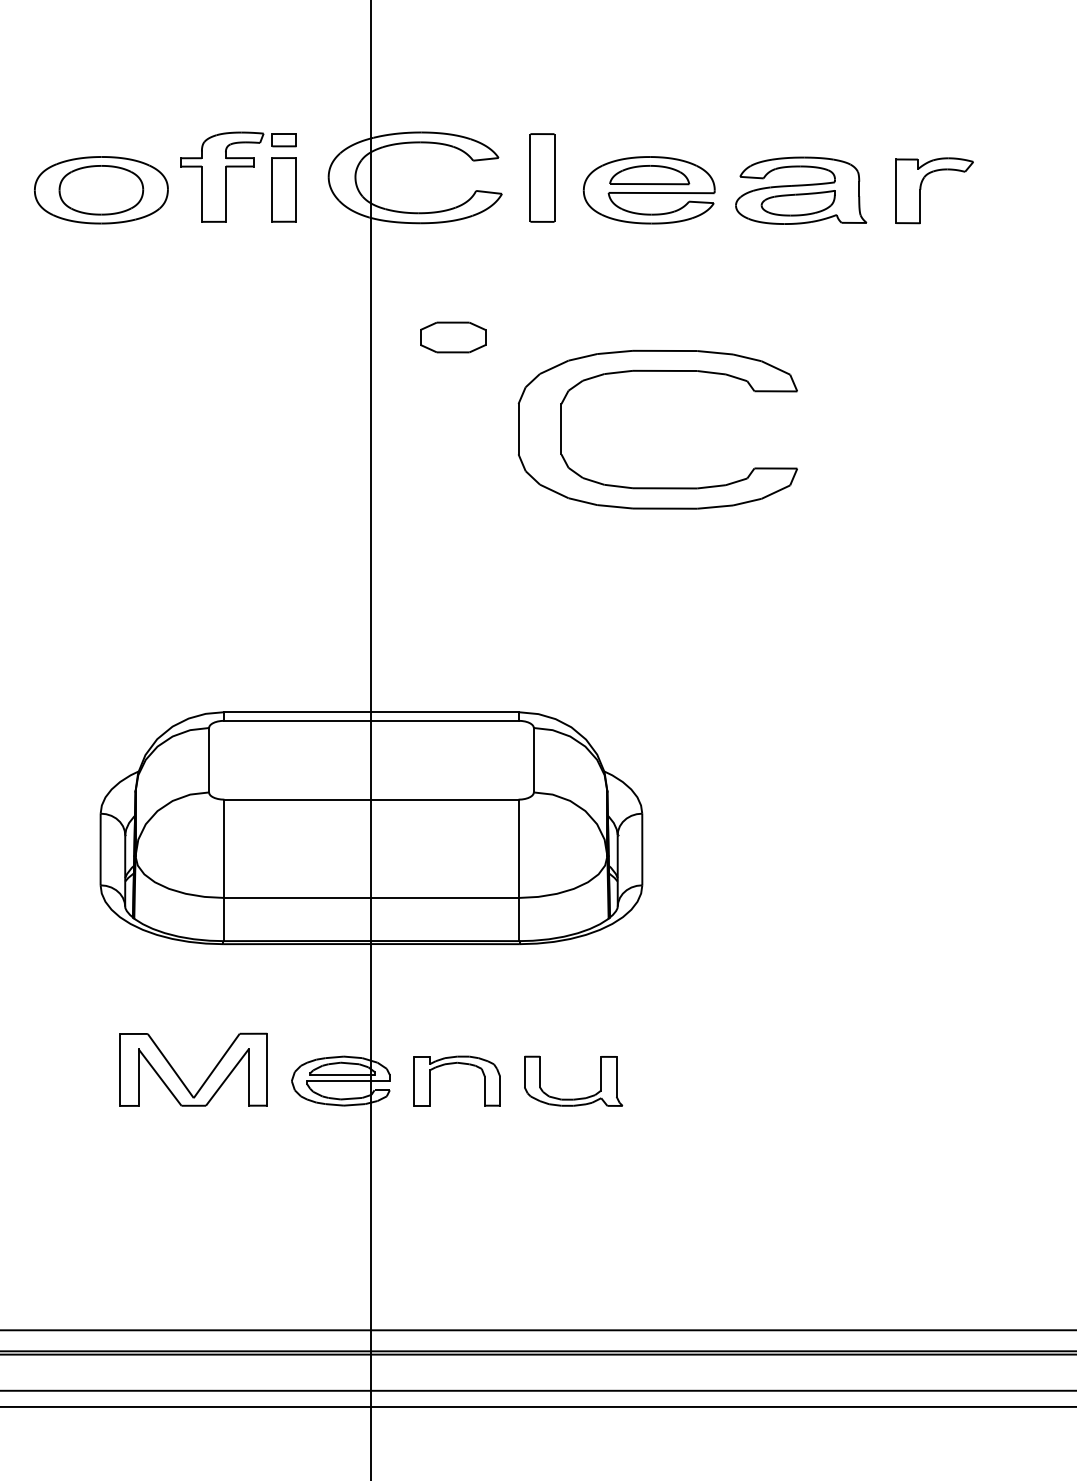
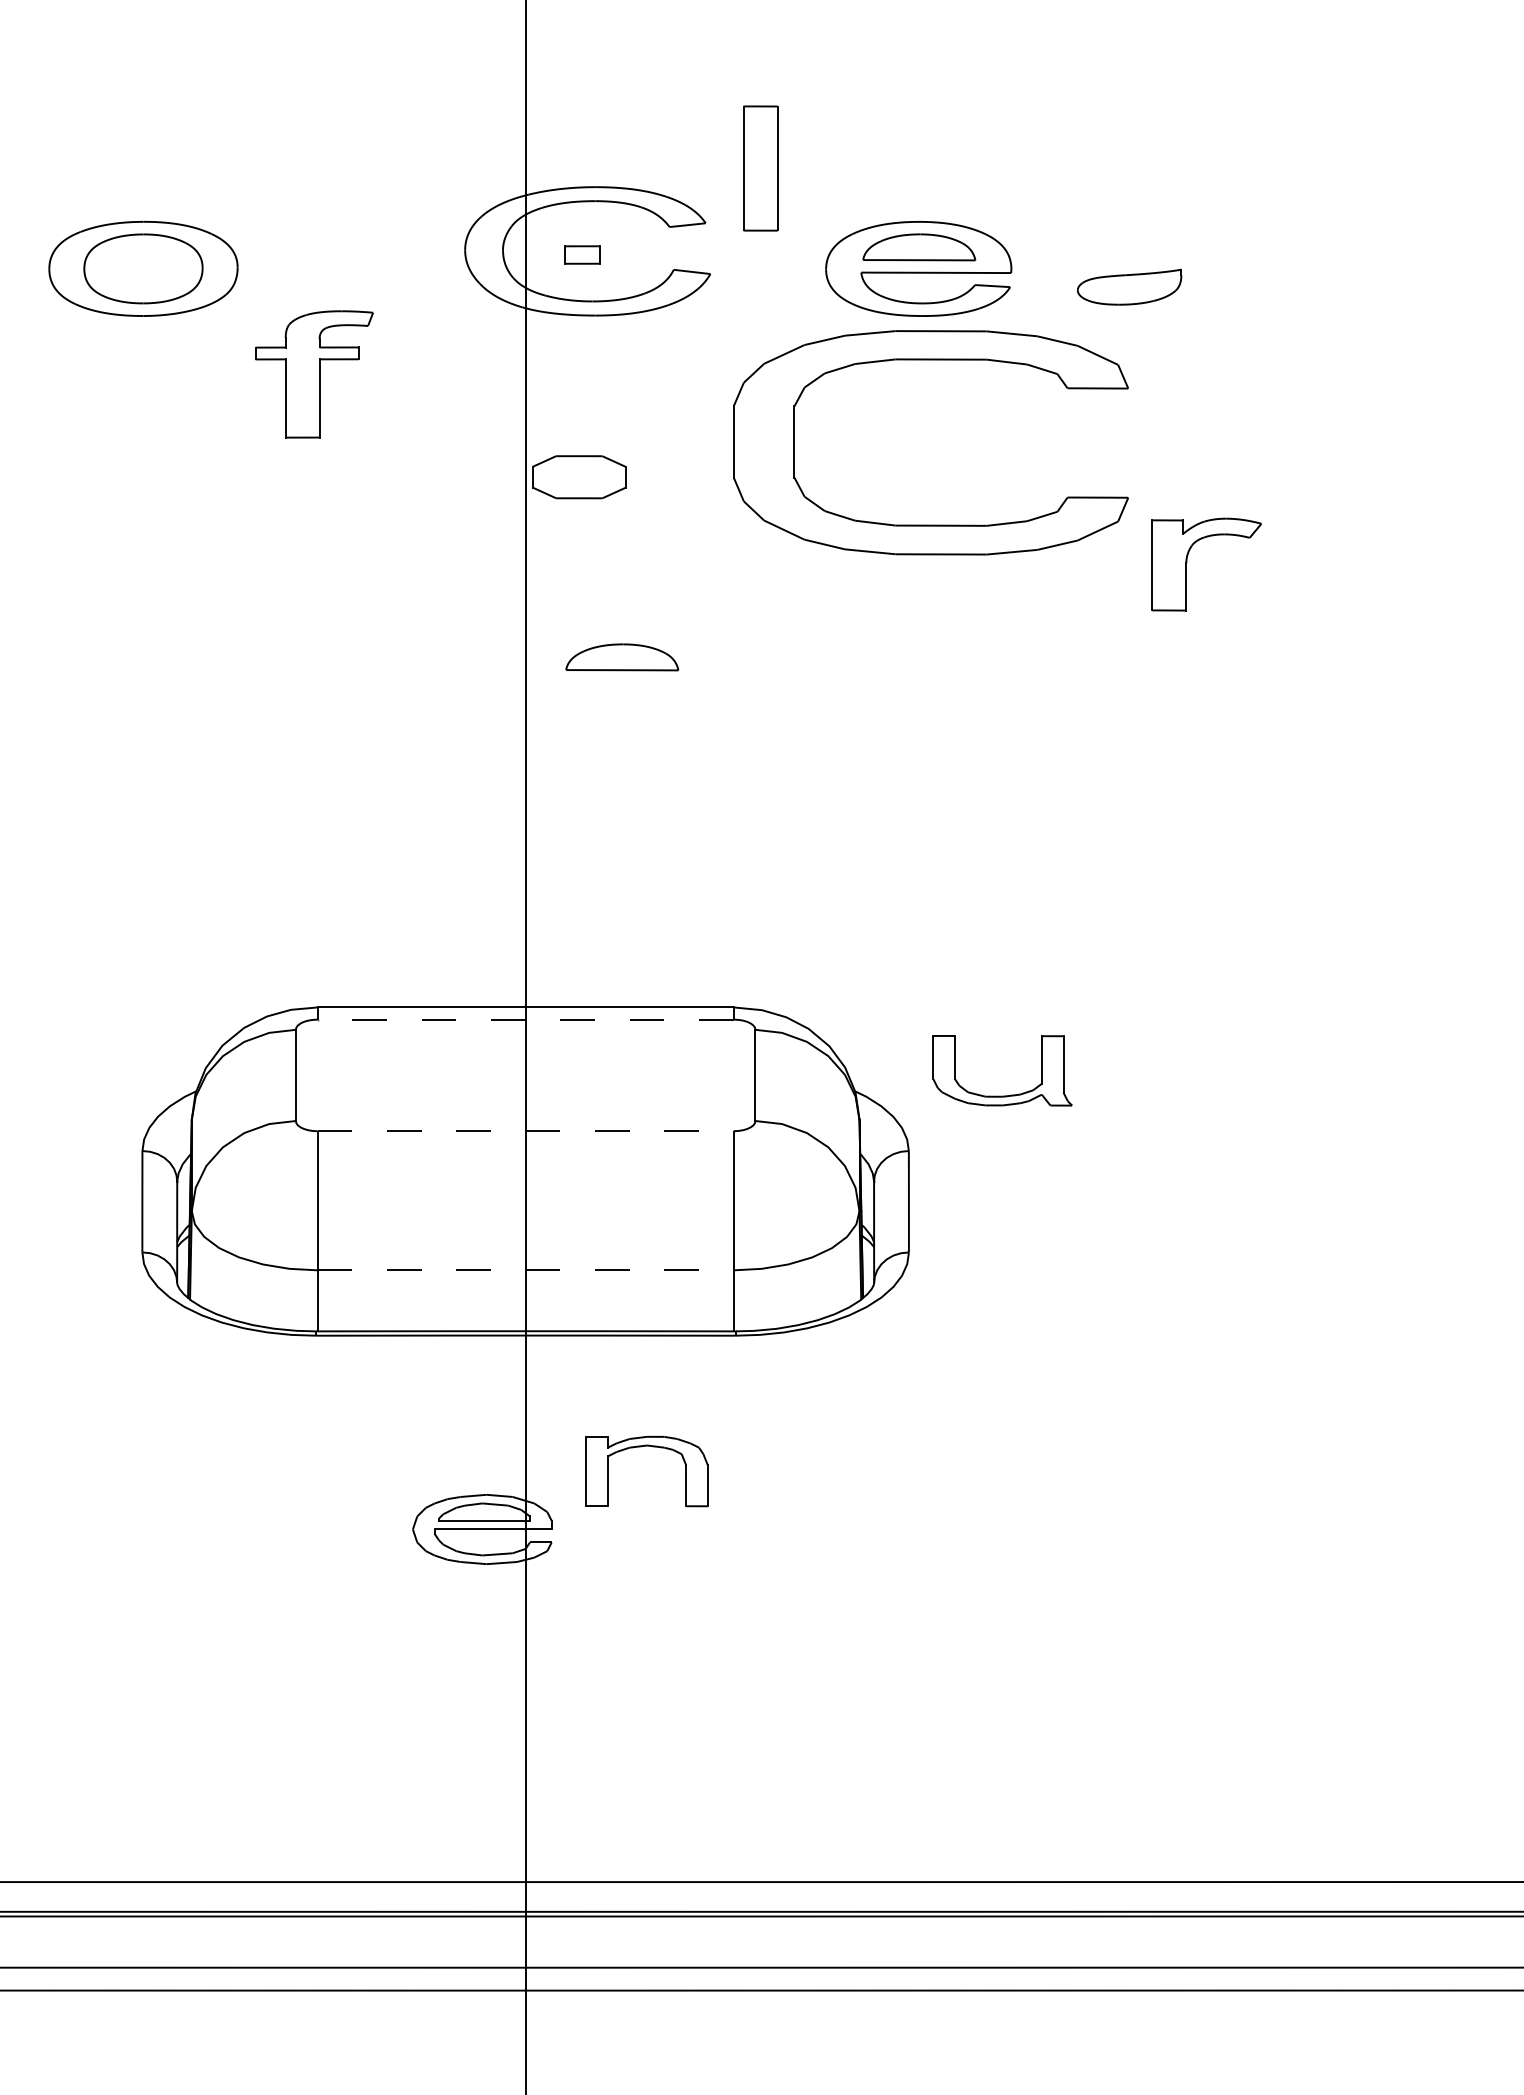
part: (284, 139) -> (582, 254), moved
part: (222, 177) -> (314, 374), moved
part: (542, 177) -> (760, 168), moved
part: (284, 189) -> (402, 268), removed
part: (921, 189) -> (1187, 562), moved
part: (801, 190) -> (1133, 269), removed
part: (453, 337) -> (579, 477), moved
part: (657, 371) -> (930, 360), moved
part: (439, 464) -> (622, 657), added
line: (371, 720) -> (525, 1019), solid -> dashed
line: (372, 799) -> (526, 1131), solid -> dashed
line: (372, 898) -> (526, 1270), solid -> dashed
part: (453, 1064) -> (641, 1447), moved
part: (181, 1079) -> (256, 1526), removed
part: (573, 1098) -> (1002, 1095), moved

